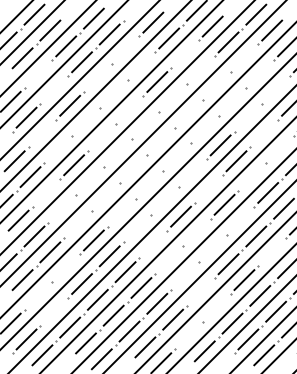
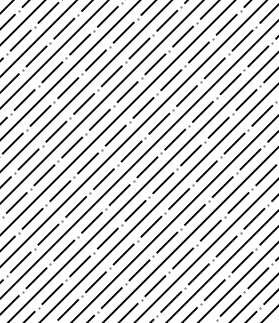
line: (125, 50) -> (107, 17), added
line: (184, 54) -> (166, 21), added
line: (244, 58) -> (226, 25), added
line: (141, 66) -> (123, 33), added
line: (200, 70) -> (182, 37), added
line: (38, 74) -> (20, 41), added
line: (260, 74) -> (242, 41), added
line: (97, 77) -> (79, 44), added
line: (216, 85) -> (198, 52), added
line: (54, 89) -> (36, 56), added
line: (276, 89) -> (258, 56), added
line: (113, 93) -> (95, 60), added
line: (173, 97) -> (155, 64), added
line: (232, 101) -> (214, 68), added
line: (129, 109) -> (111, 76), added
line: (188, 113) -> (170, 80), added
line: (248, 117) -> (230, 84), added
line: (85, 121) -> (67, 88), added
line: (145, 125) -> (127, 92), added
line: (204, 129) -> (186, 96), added
line: (42, 133) -> (24, 100), added
line: (264, 133) -> (246, 100), added
line: (101, 137) -> (83, 104), added
line: (161, 141) -> (143, 108), added
line: (58, 149) -> (40, 116), added
line: (279, 149) -> (261, 116), added
line: (117, 153) -> (99, 120), added
line: (176, 157) -> (158, 124), added
line: (133, 169) -> (115, 136), added
line: (192, 173) -> (174, 140), added
line: (252, 177) -> (234, 144), added
line: (89, 180) -> (71, 147), added
line: (149, 184) -> (131, 151), added
line: (208, 188) -> (190, 155), added
line: (46, 192) -> (28, 159), added
line: (105, 196) -> (87, 163), added
line: (165, 200) -> (147, 167), added
line: (62, 208) -> (44, 175), added
line: (121, 212) -> (103, 179), added
line: (240, 220) -> (222, 187), added
line: (77, 224) -> (59, 191), added
line: (137, 228) -> (119, 195), added
line: (196, 232) -> (178, 199), added
line: (153, 244) -> (135, 211), added
line: (212, 248) -> (194, 215), added
line: (272, 252) -> (254, 219), added
line: (169, 260) -> (151, 227), added
line: (66, 268) -> (48, 235), added
line: (184, 276) -> (166, 243), added
line: (200, 291) -> (182, 258), added
line: (38, 295) -> (20, 262), added
line: (216, 307) -> (198, 274), added
line: (54, 311) -> (36, 278), added
line: (188, 335) -> (170, 302), added

